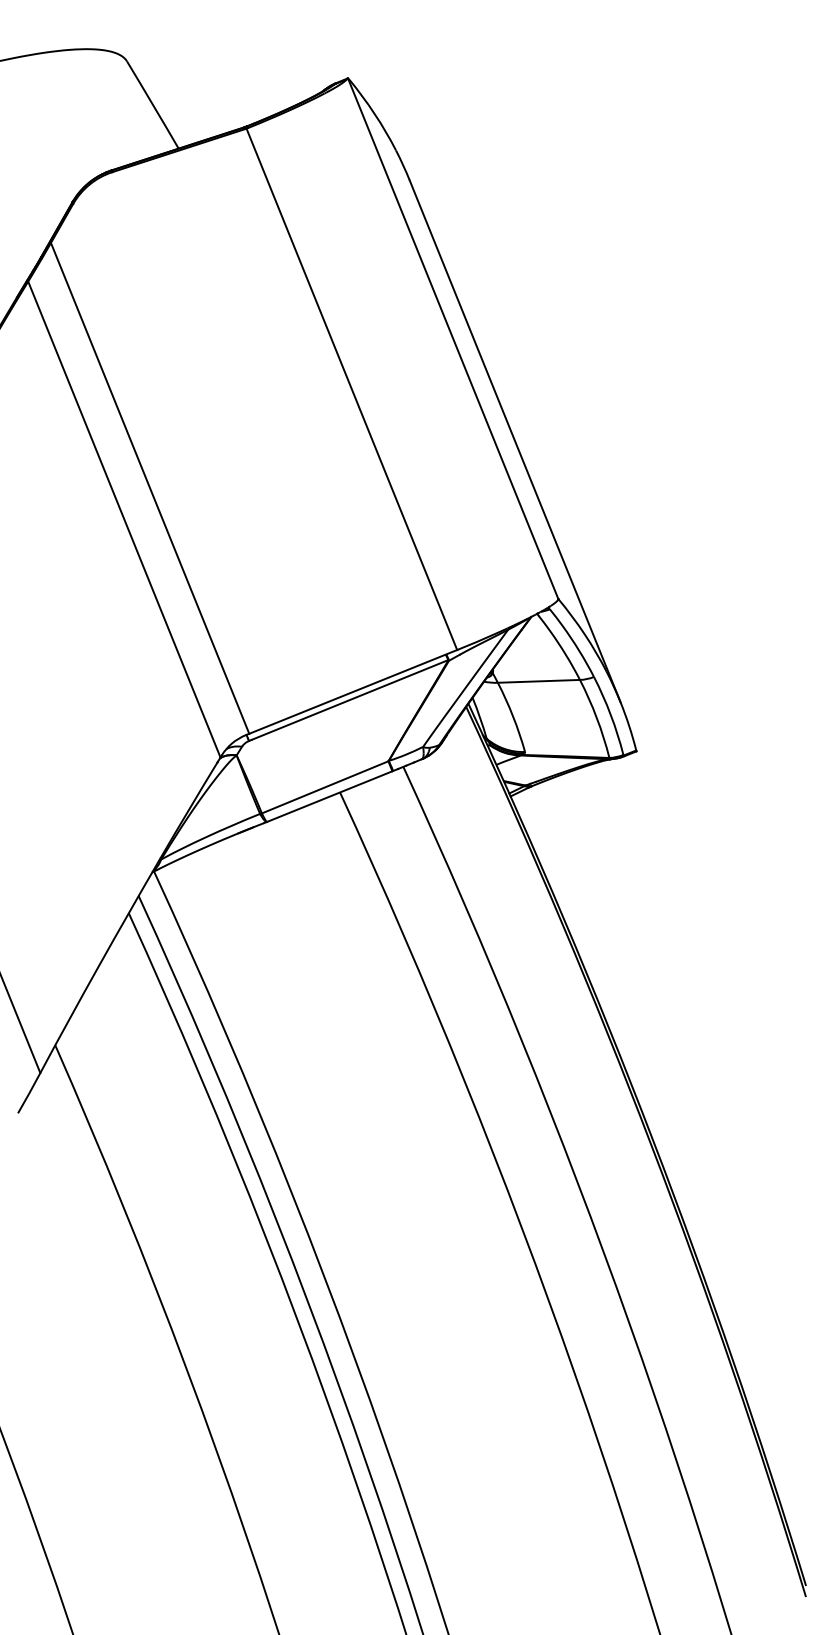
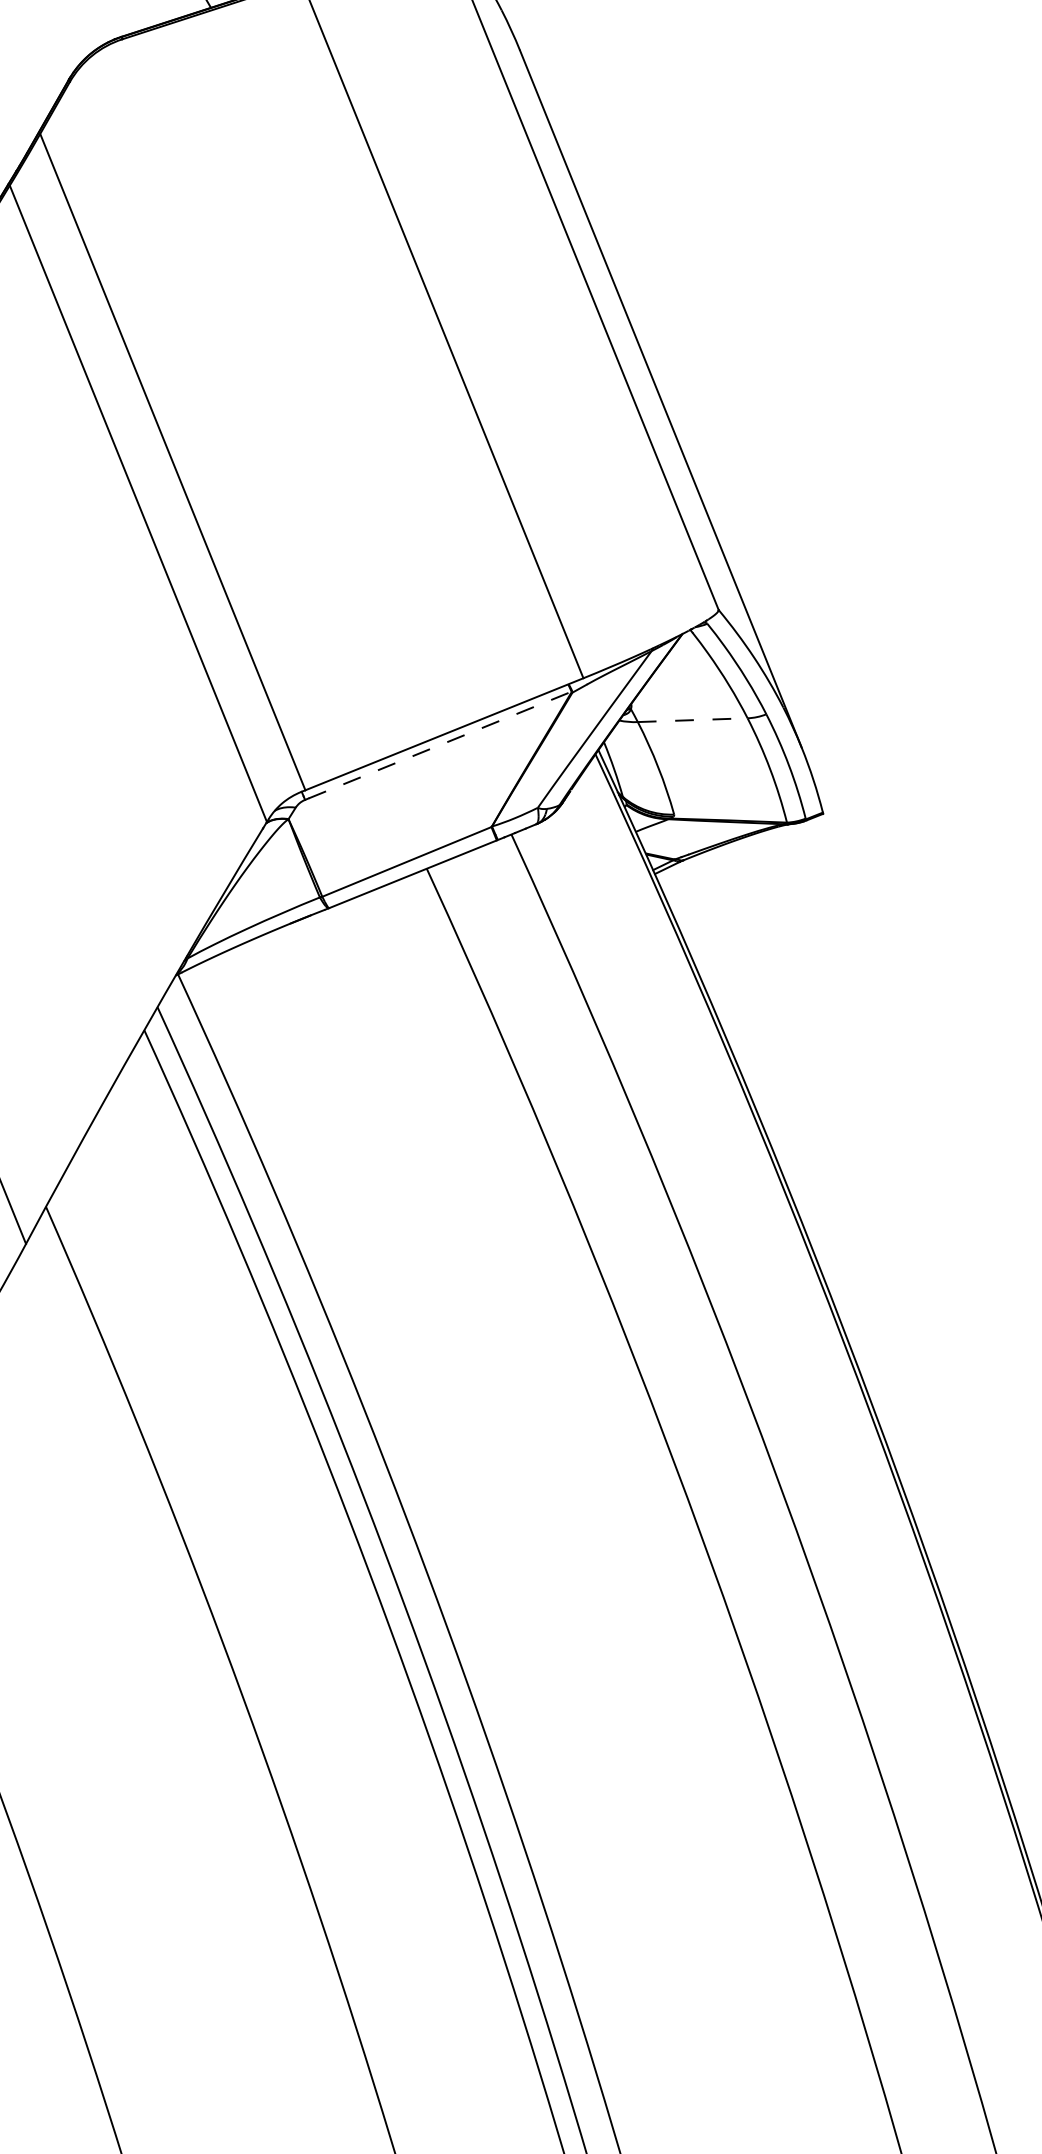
line: (539, 681) -> (693, 720), solid -> dashed
line: (350, 699) -> (440, 744), solid -> dashed

